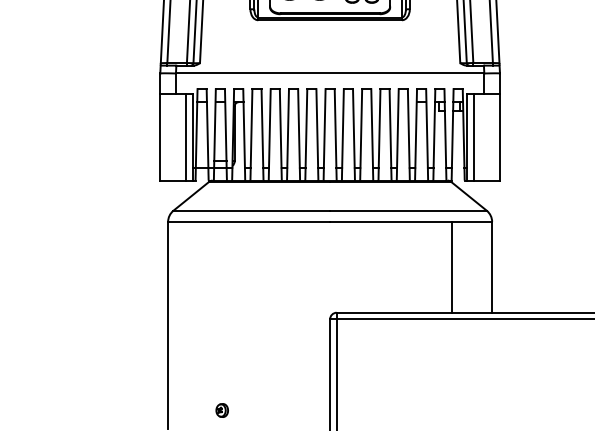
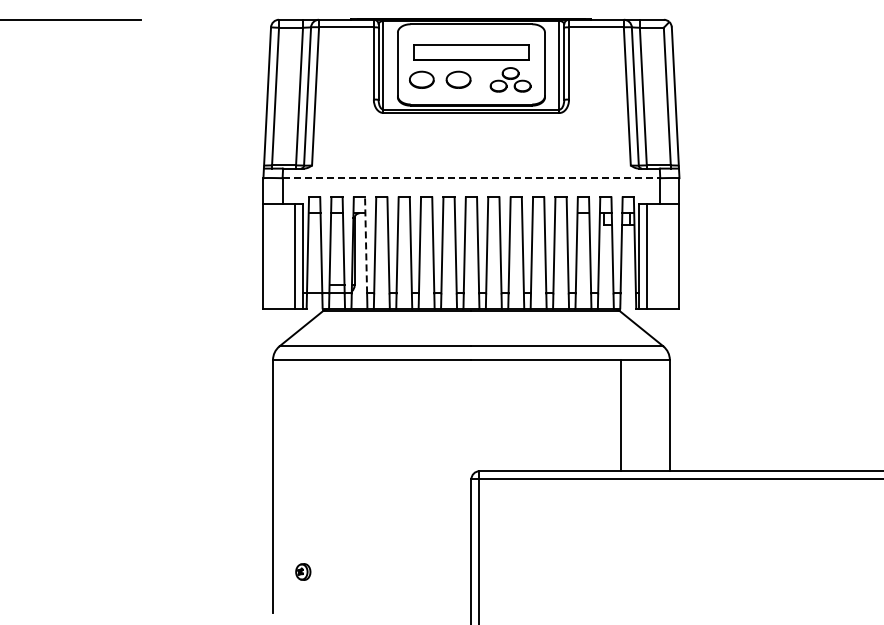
line: (330, 73) -> (471, 178), solid -> dashed
line: (244, 127) -> (366, 244), solid -> dashed
part: (222, 410) -> (303, 571), moved

